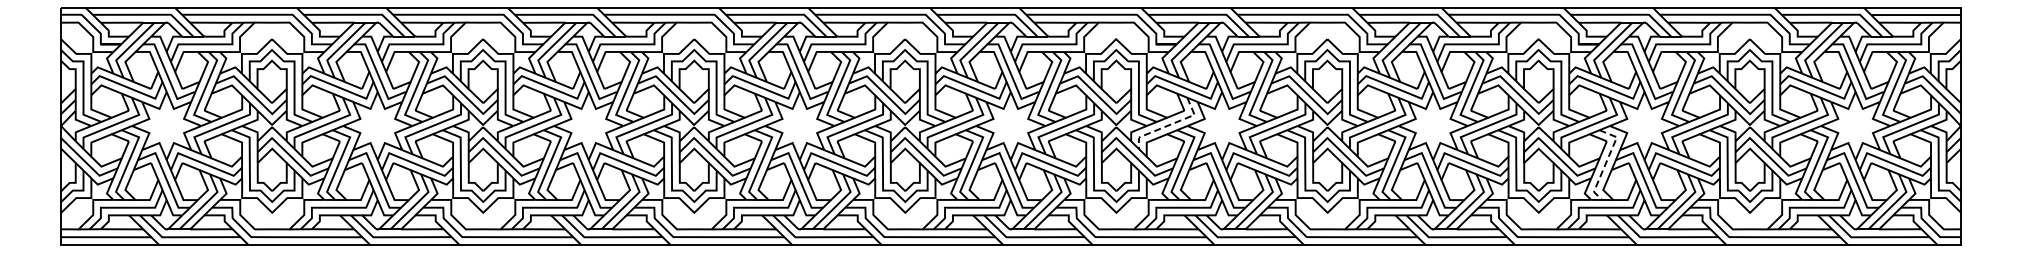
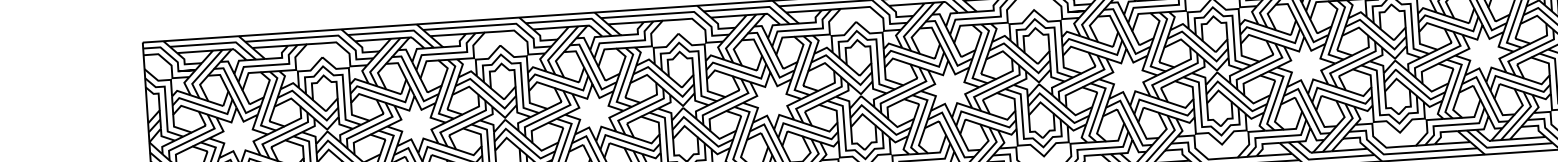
line: (1169, 124) -> (1083, 78), dashed -> solid
line: (1606, 161) -> (1454, 85), dashed -> solid

